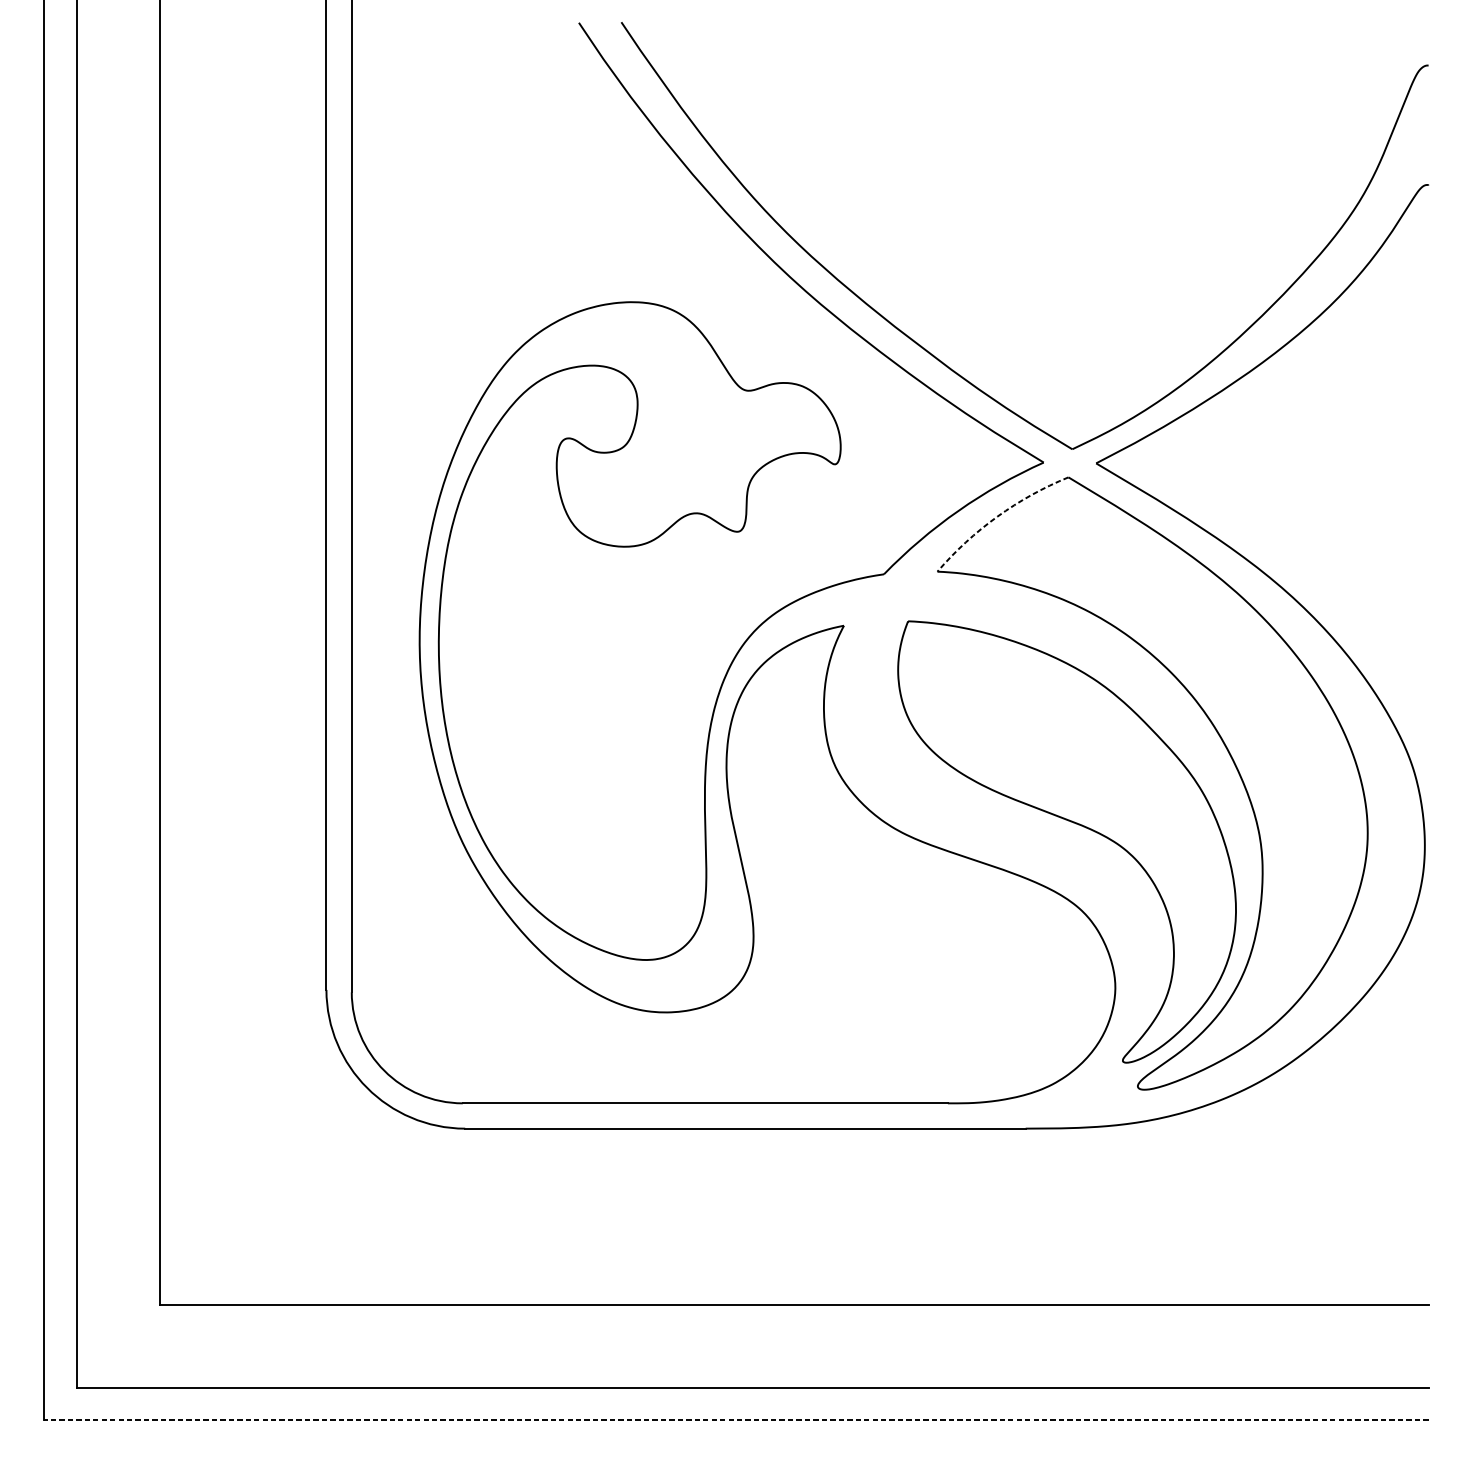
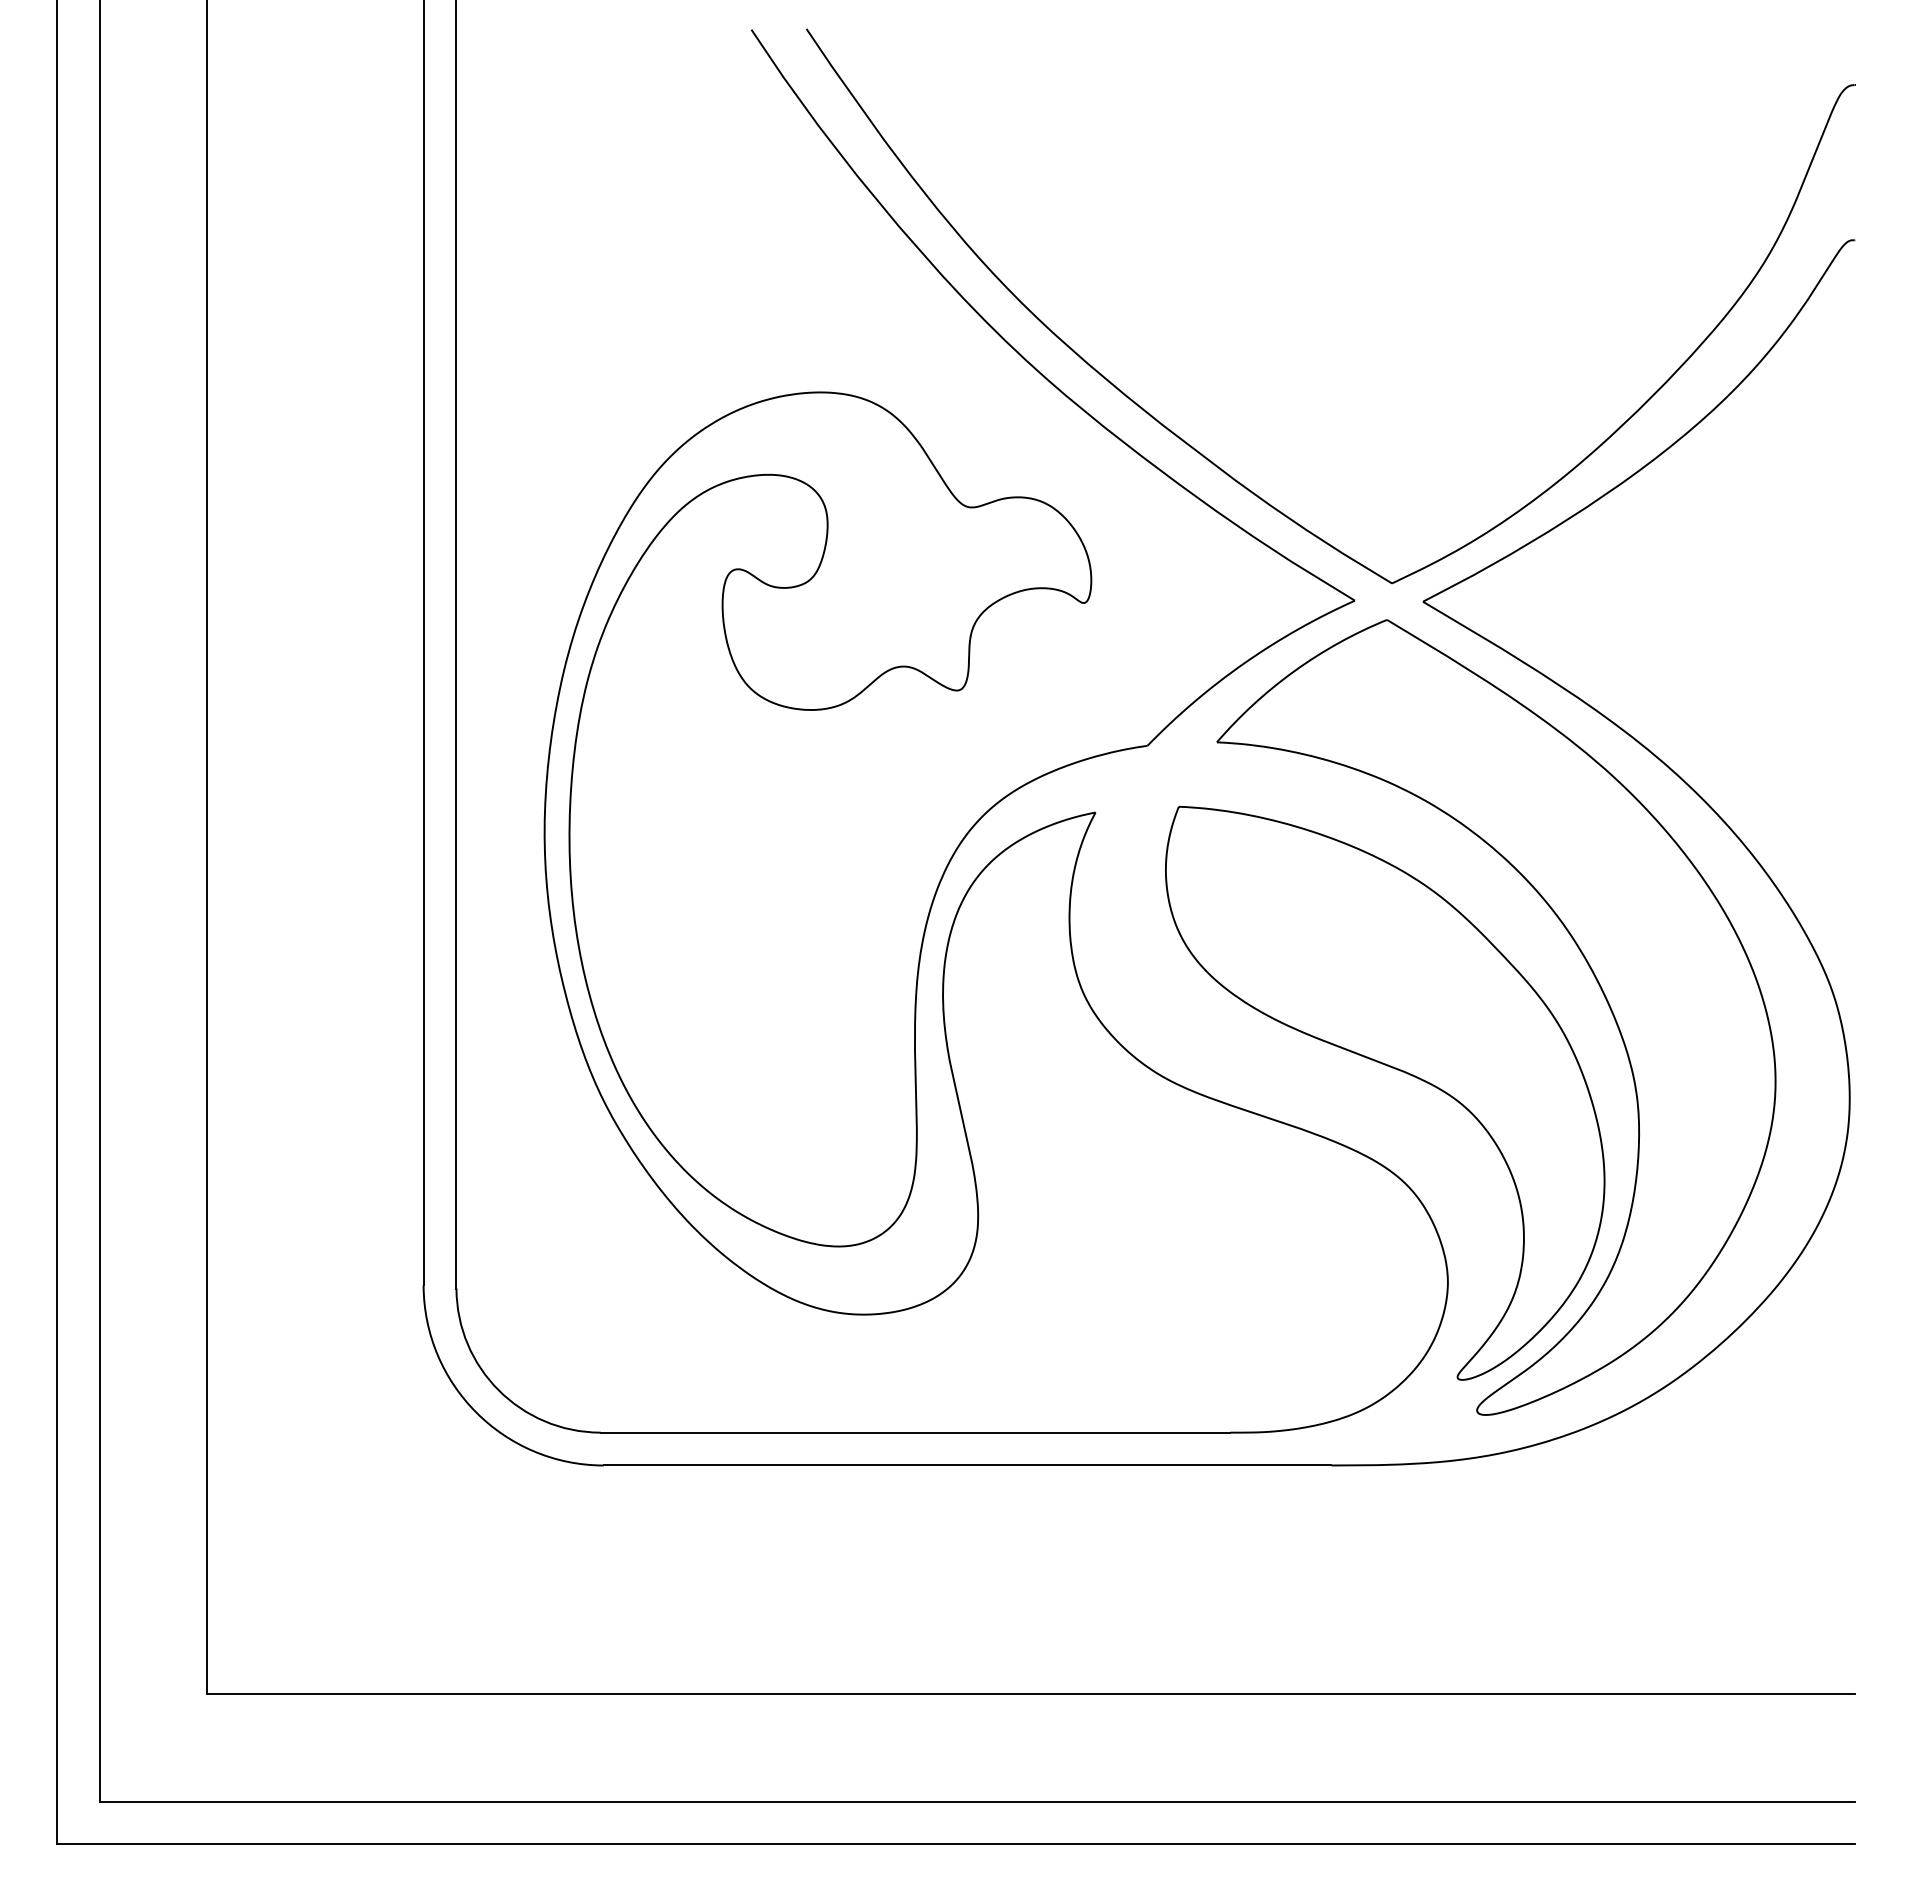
arc: (997, 517) -> (1294, 671), dashed -> solid
line: (736, 1420) -> (955, 1844), dashed -> solid

